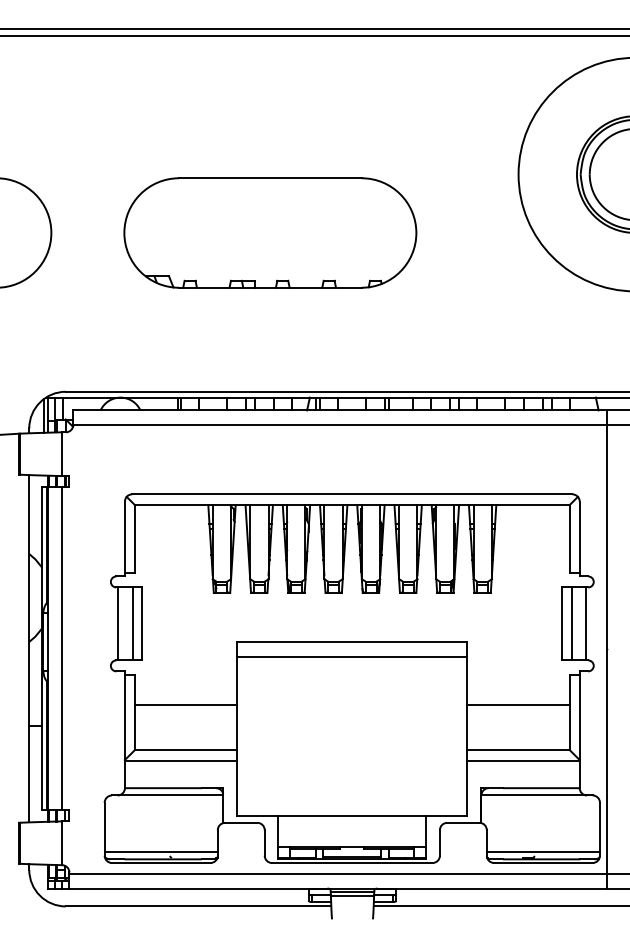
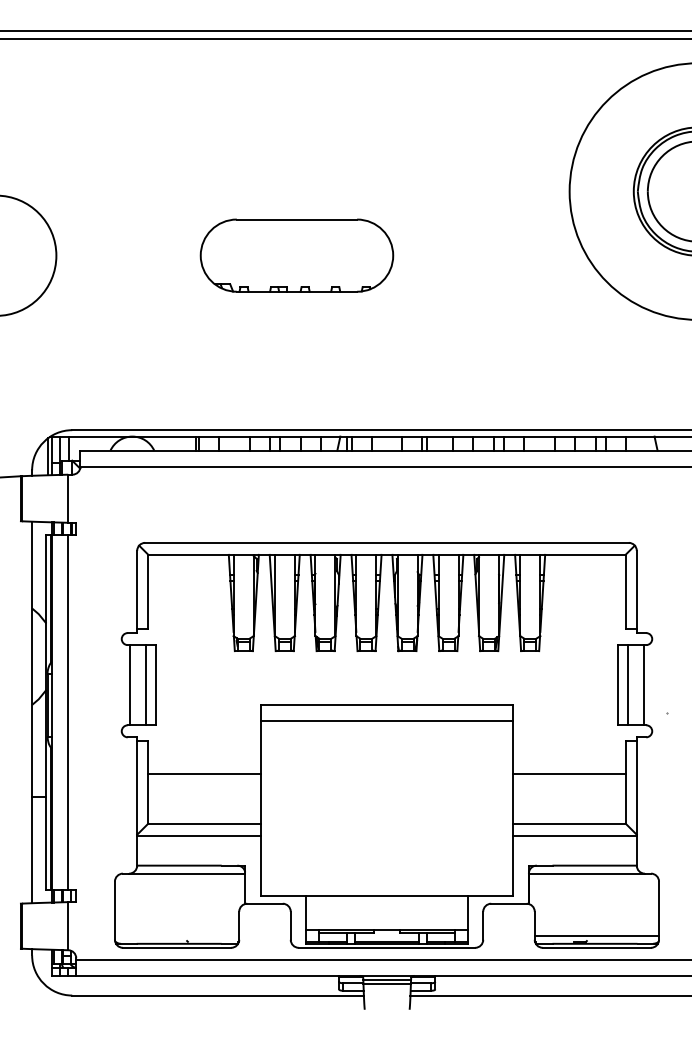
part: (269, 232) -> (296, 255), size x0.6
line: (607, 648) -> (667, 712), removed
line: (160, 851) -> (176, 935), removed

